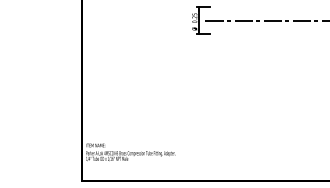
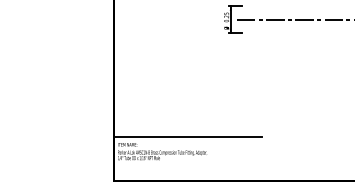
line: (155, 137) -> (187, 136), added

